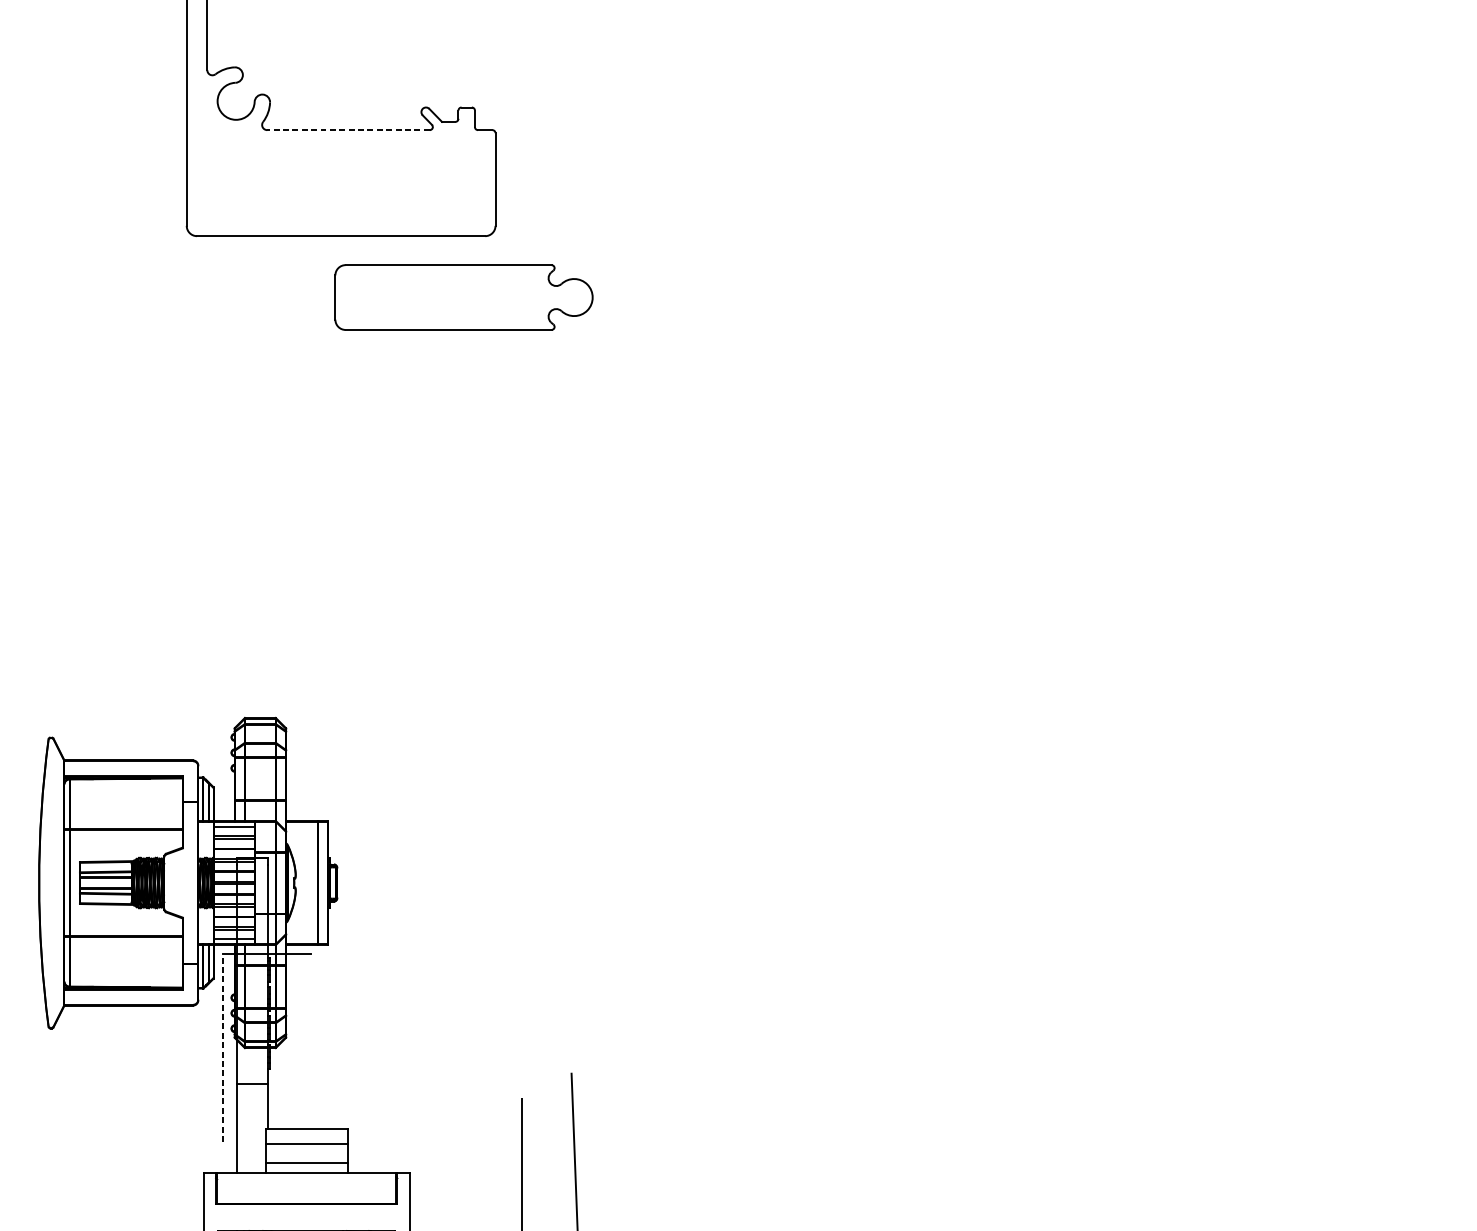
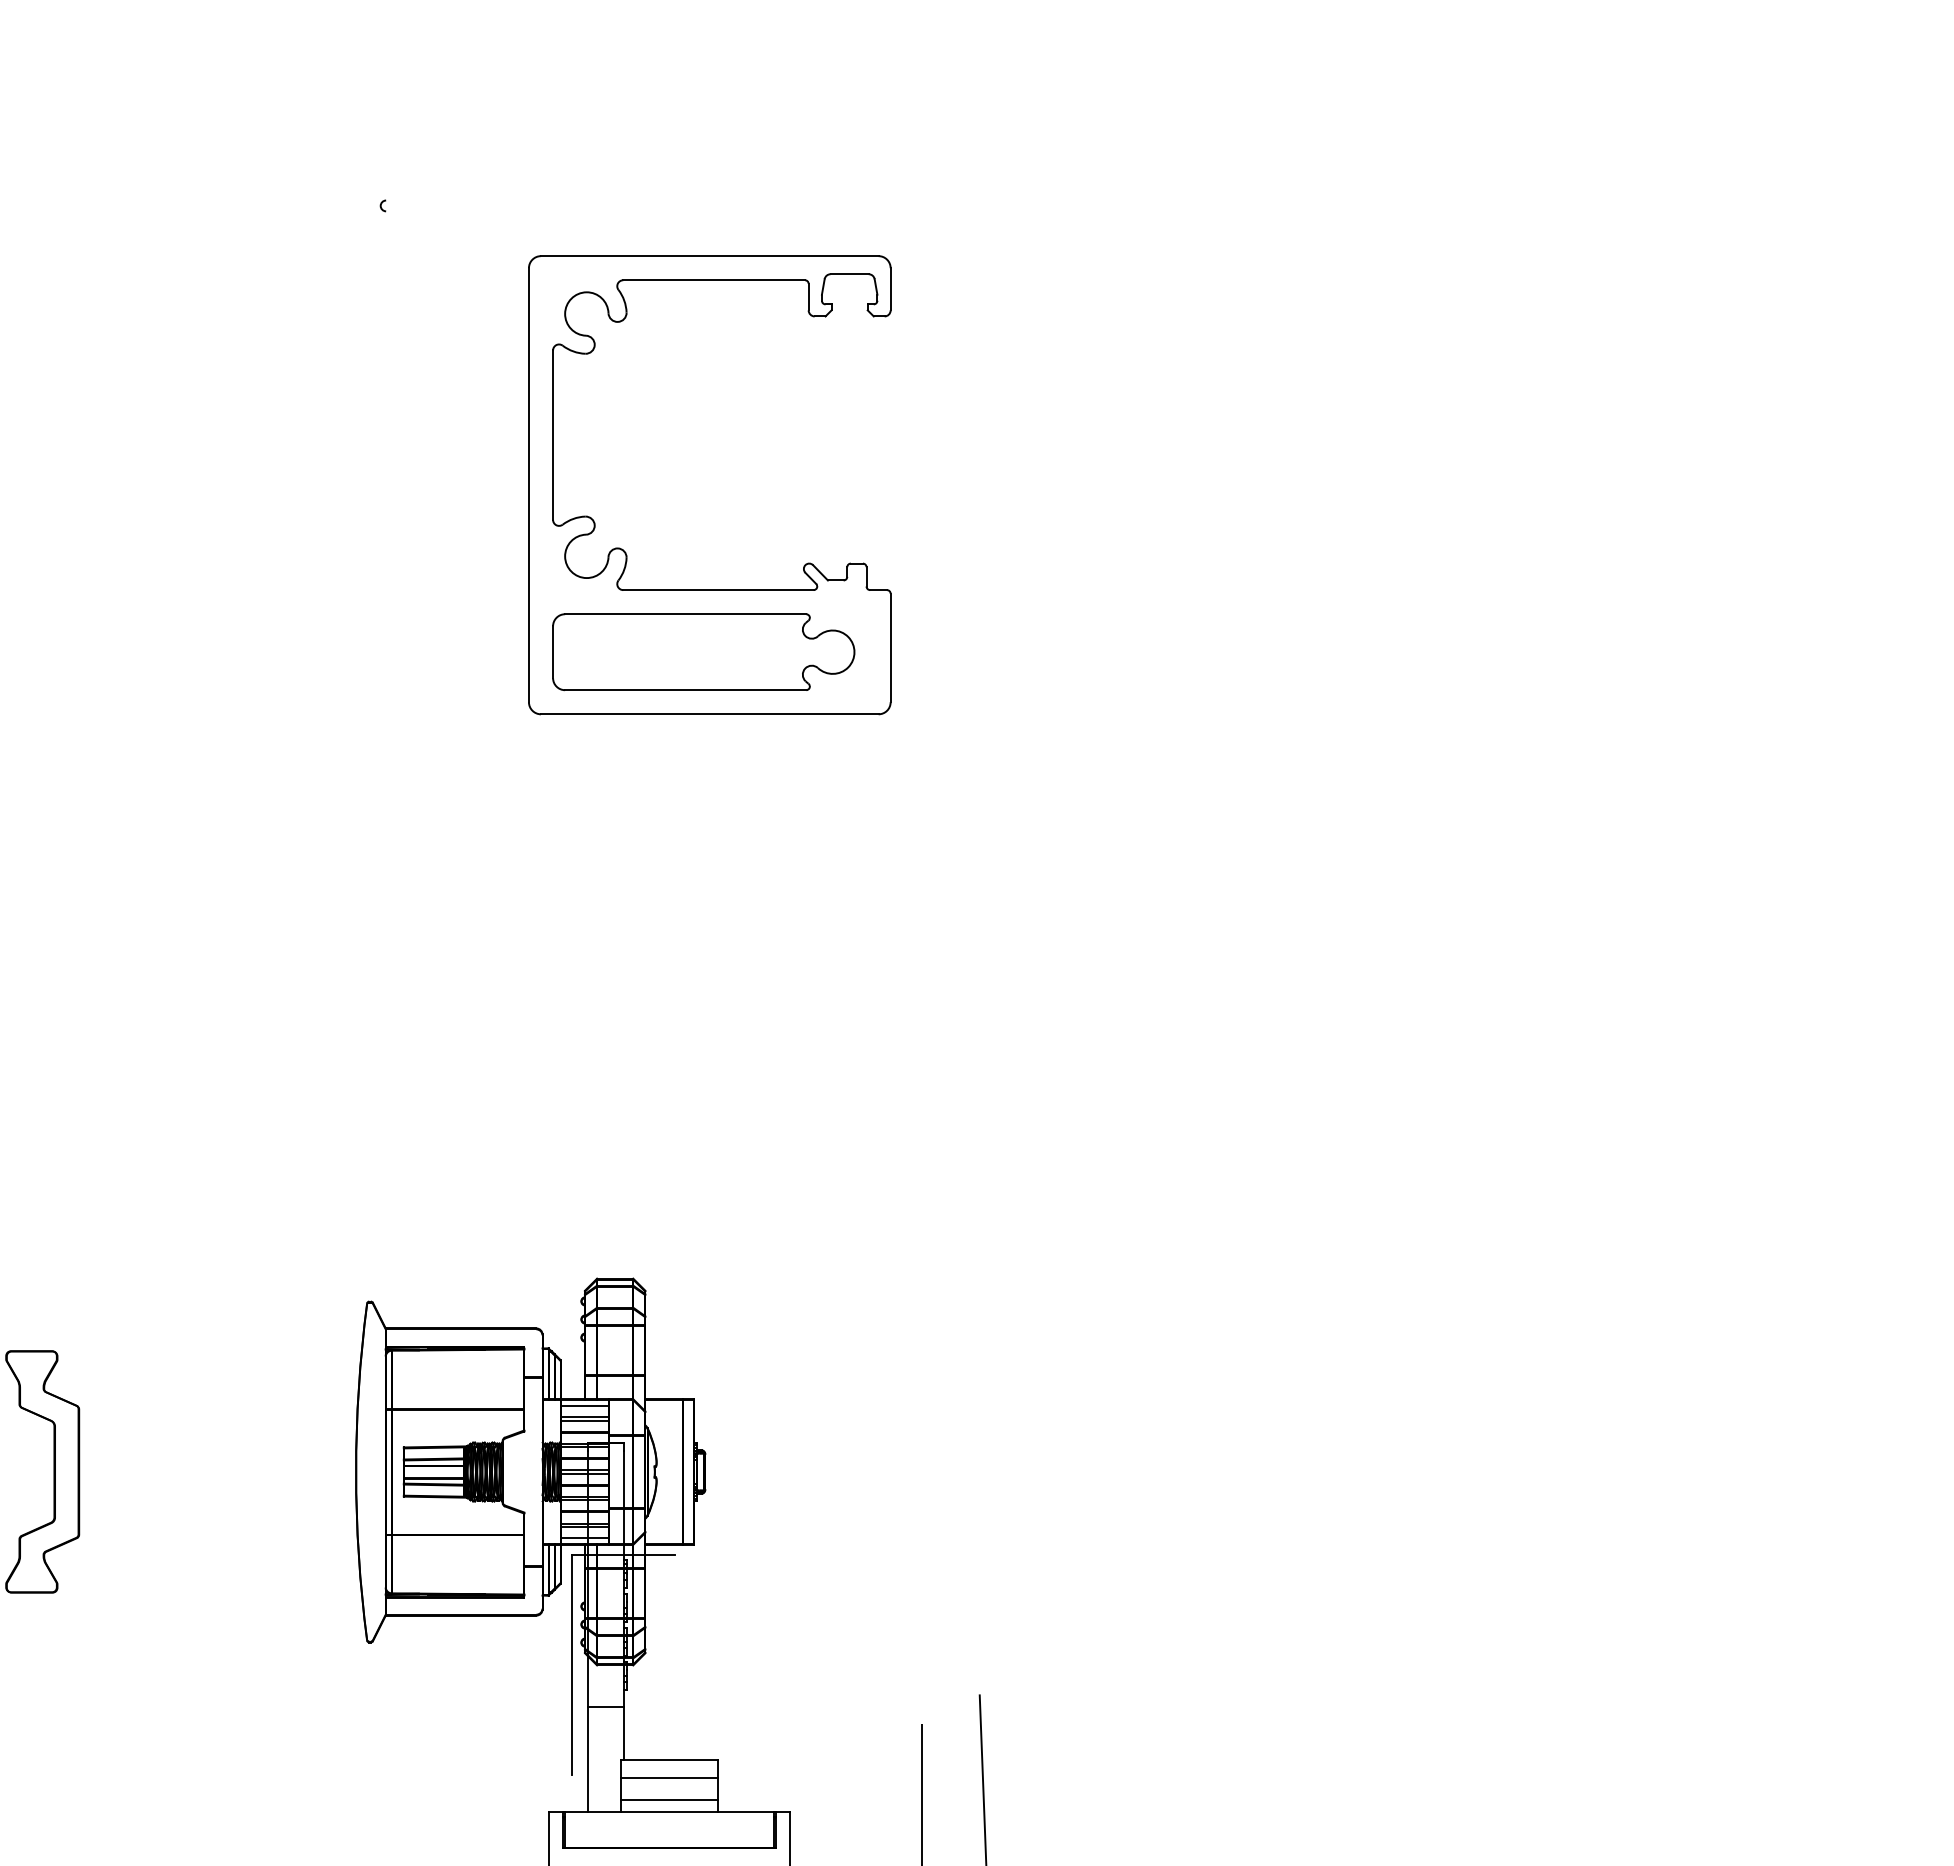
line: (347, 130) -> (717, 590), dashed -> solid
part: (463, 297) -> (703, 652), moved
line: (223, 1047) -> (571, 1664), dashed -> solid

